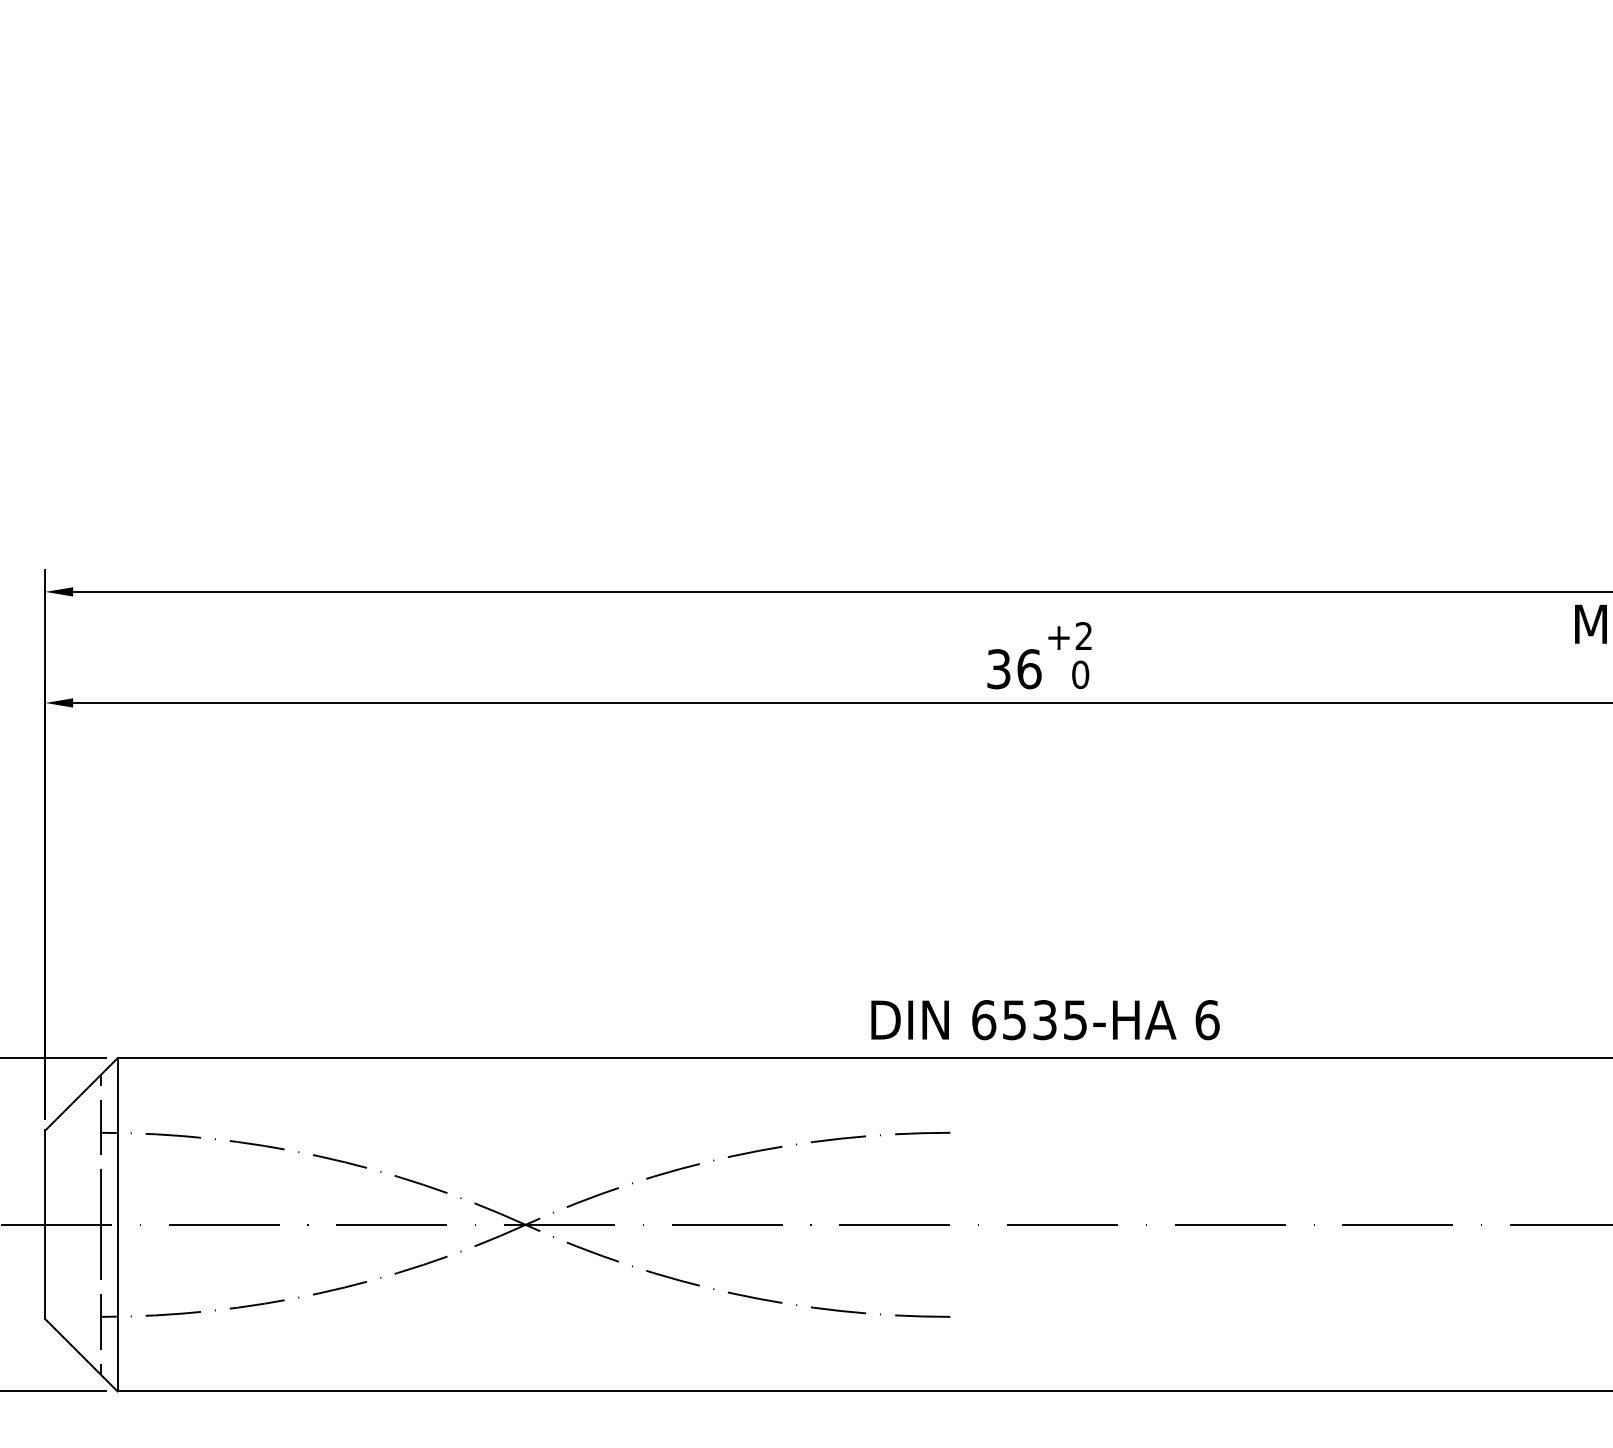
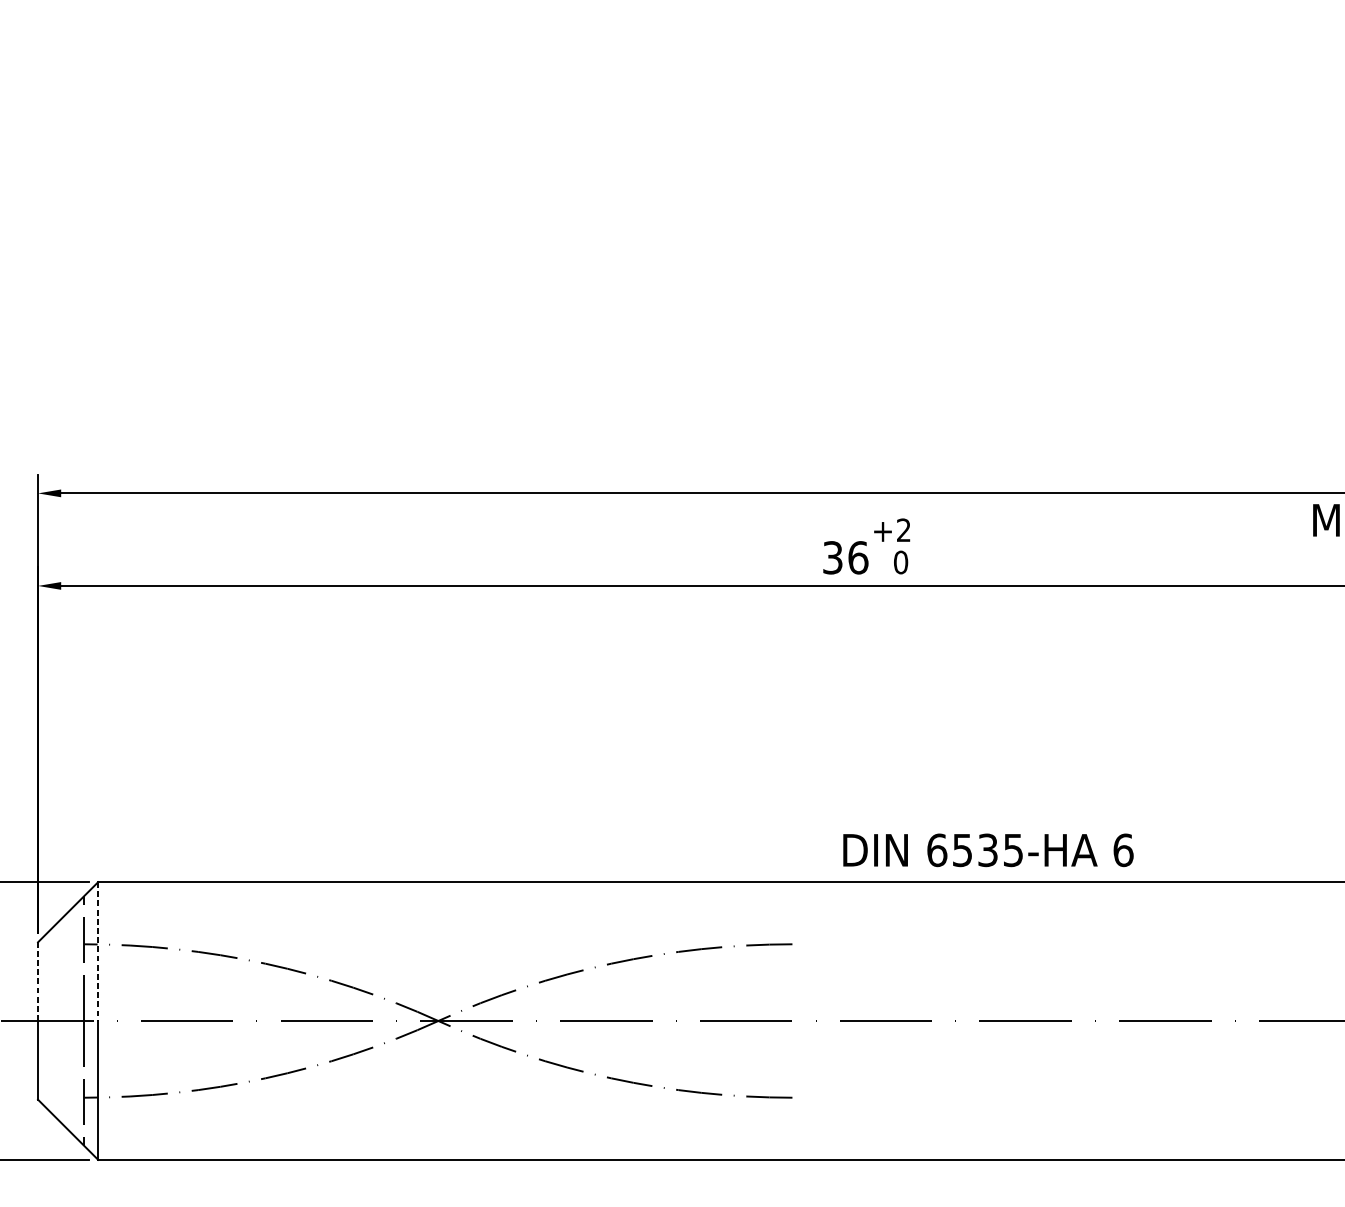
text: (1045, 1020) -> (988, 850), moved
line: (117, 1142) -> (98, 952), solid -> dashed
line: (45, 1177) -> (38, 981), solid -> dashed

